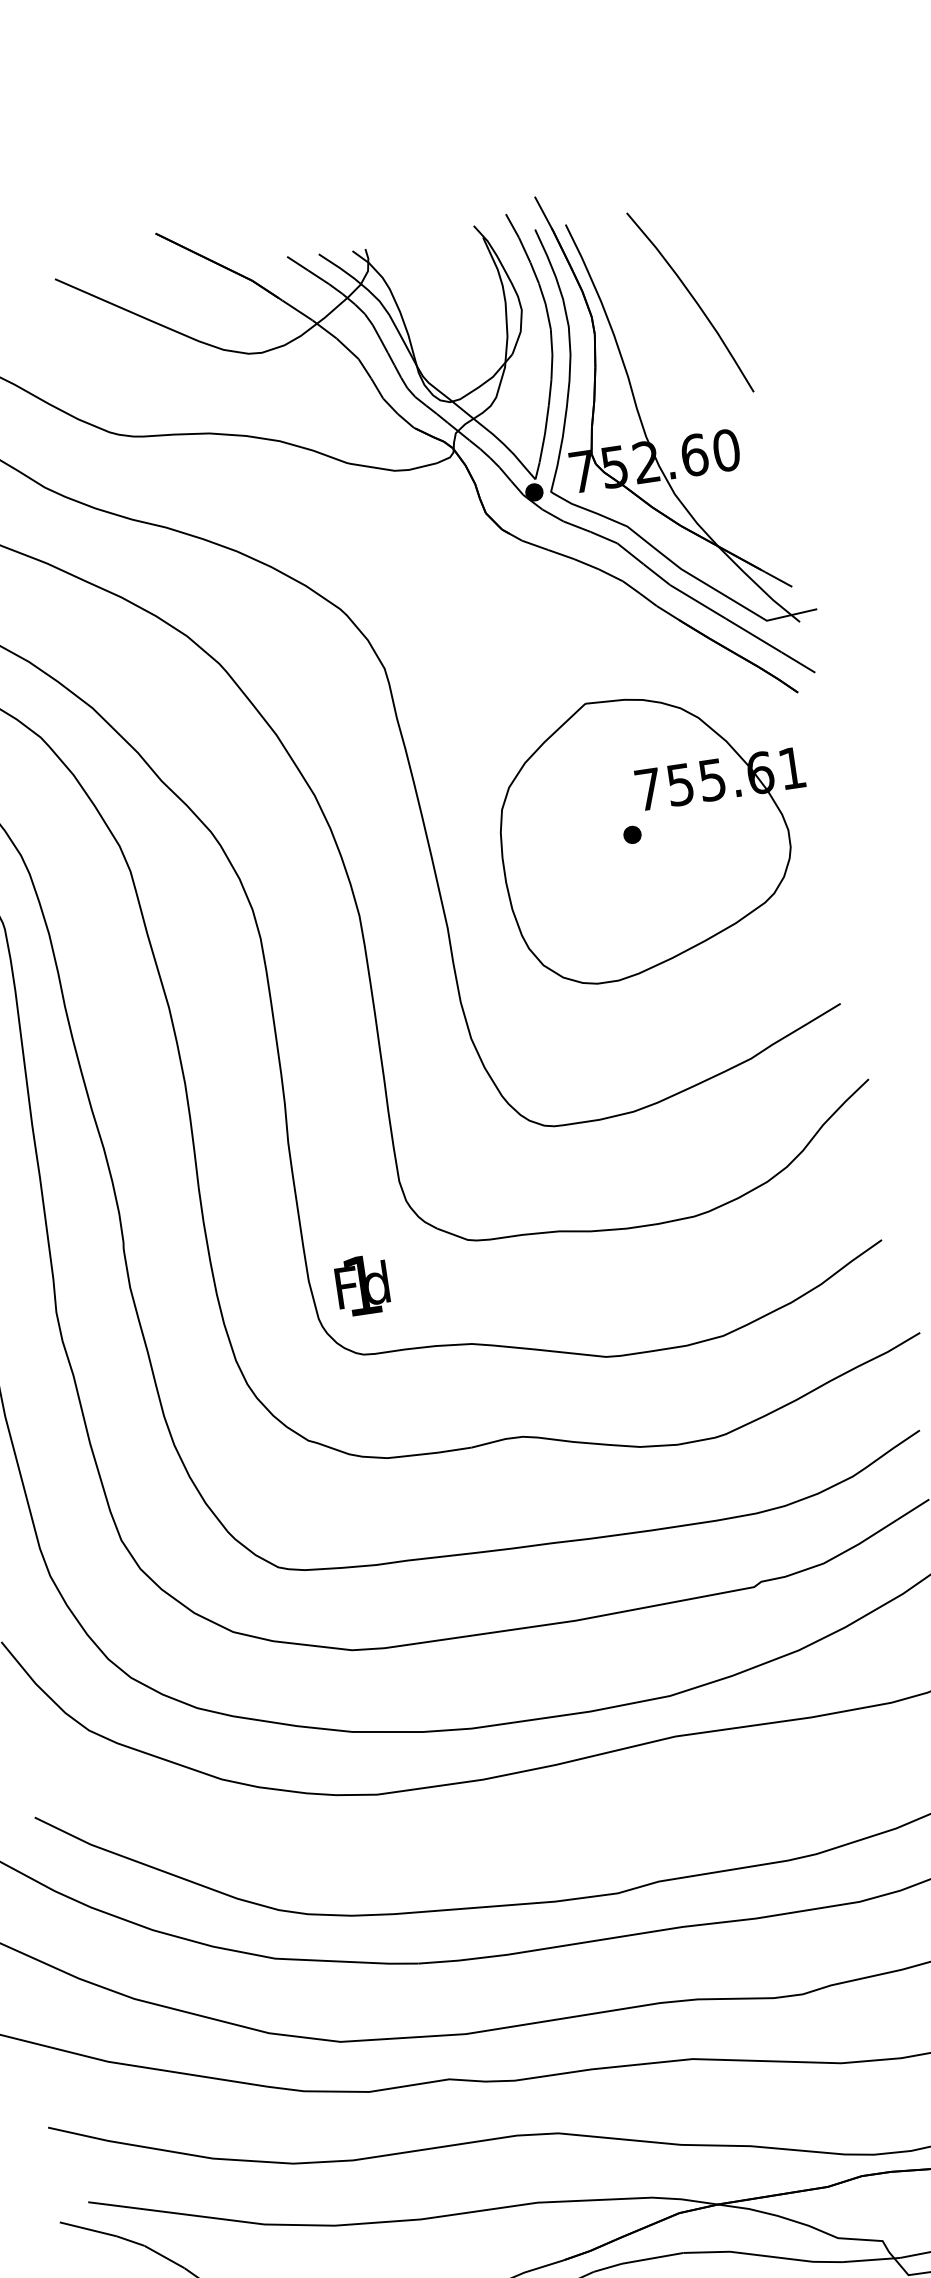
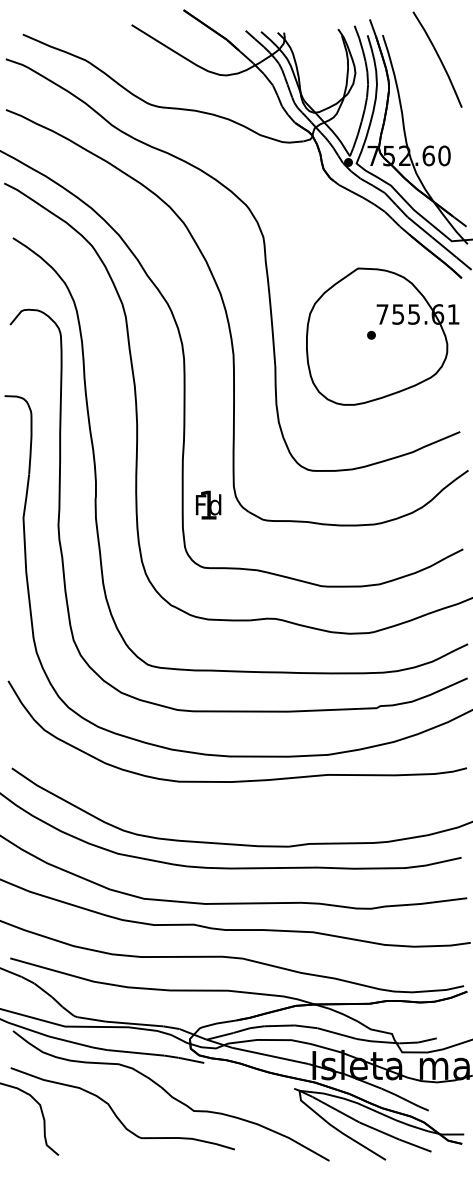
curve: (691, 299) -> (438, 58), moved
text: (362, 1284) -> (208, 504), moved

